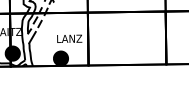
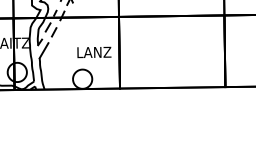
fill: (12, 53) -> (16, 72), removed
fill: (60, 58) -> (81, 79), removed

